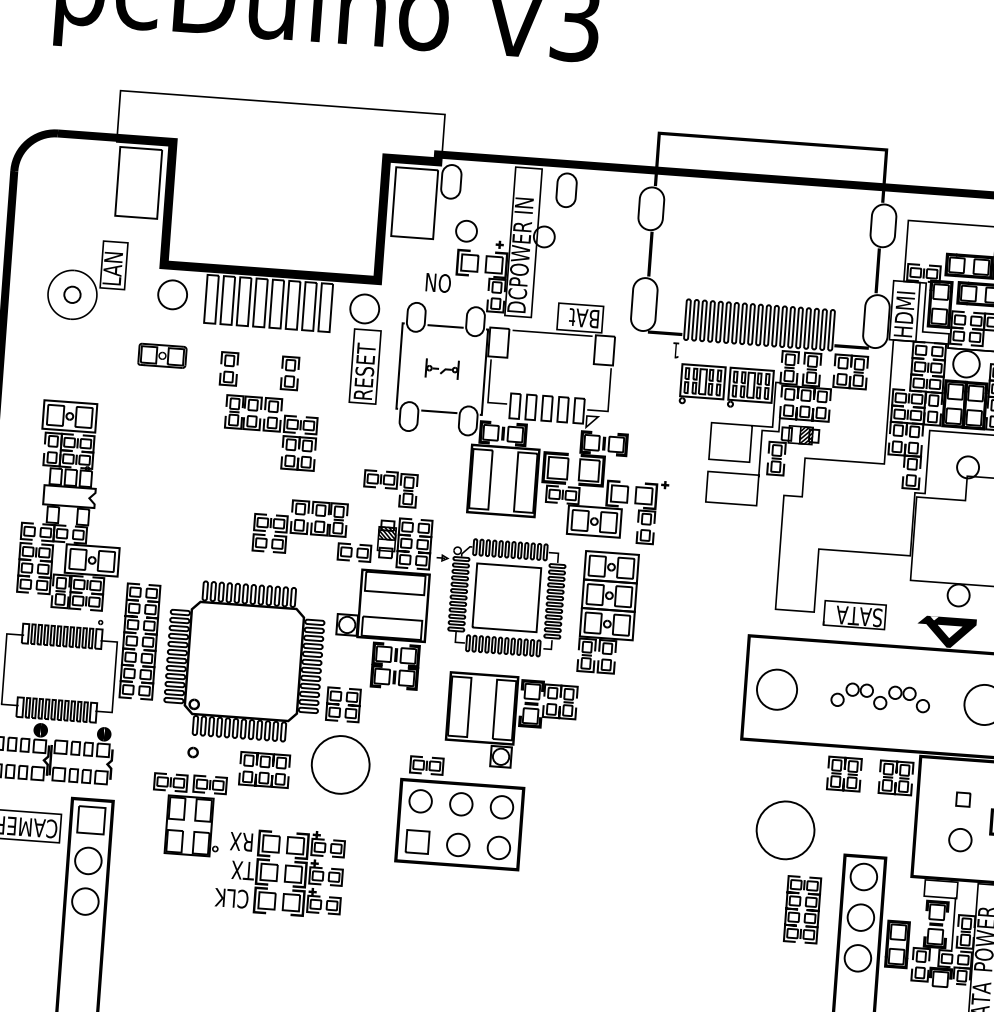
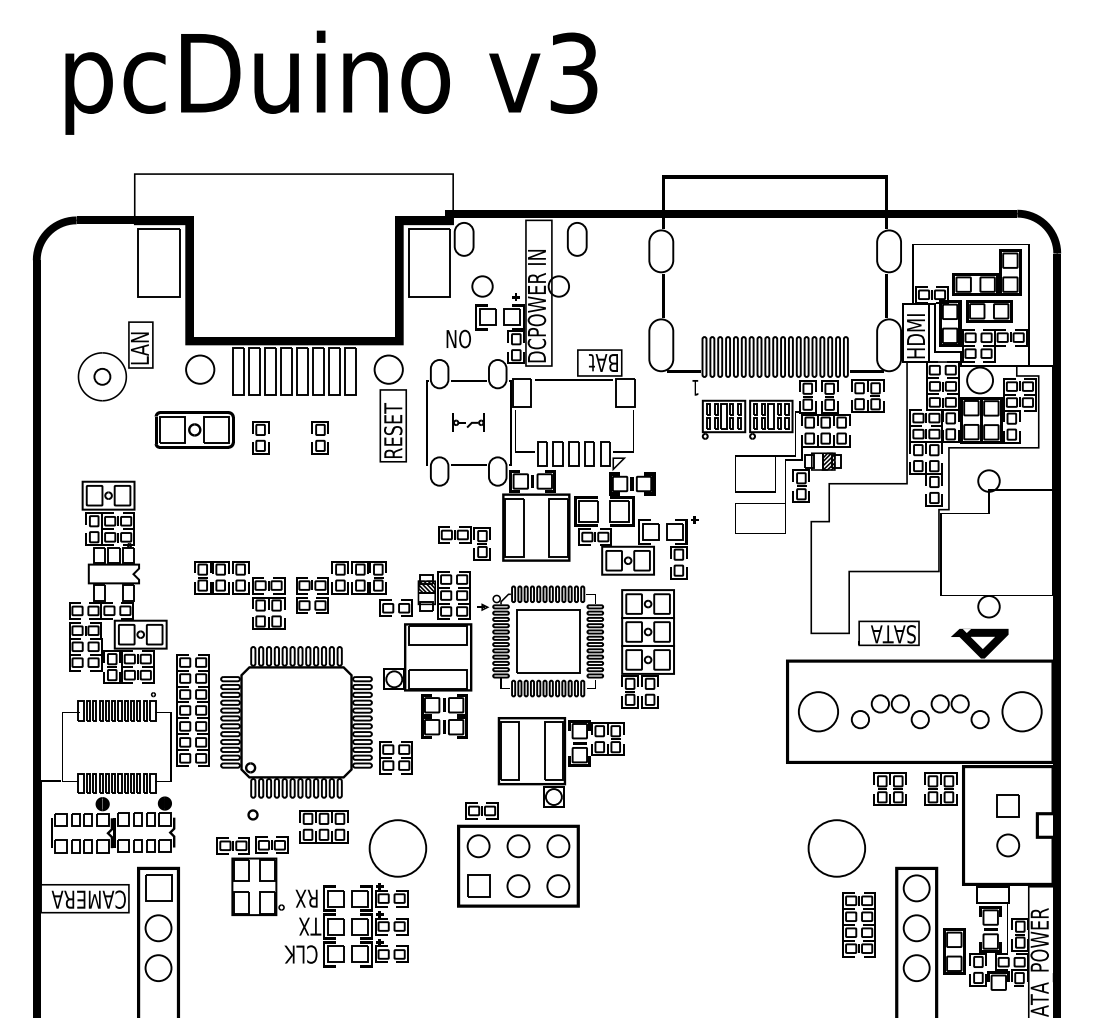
part: (162, 355) -> (194, 429), size x1.67
part: (270, 433) -> (239, 595), moved
part: (390, 488) -> (464, 543), moved
part: (879, 697) -> (919, 711), size x1.43
circle: (340, 764) -> (397, 848), moved
part: (962, 799) -> (1007, 805), size x1.67

